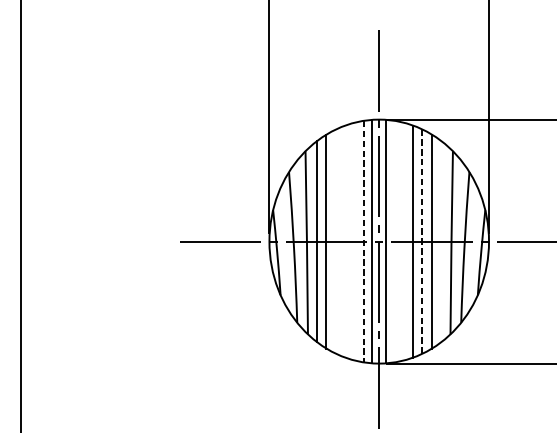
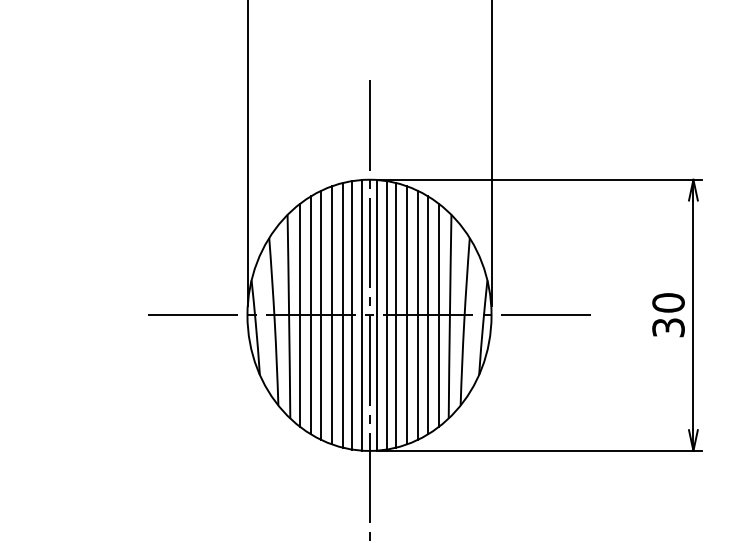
line: (336, 240) -> (321, 314), added
line: (441, 240) -> (438, 314), added
line: (345, 241) -> (332, 315), added
line: (354, 241) -> (342, 315), added
line: (363, 241) -> (352, 315), dashed -> solid
line: (394, 241) -> (386, 315), added
line: (403, 241) -> (396, 315), added
line: (422, 241) -> (417, 315), dashed -> solid

